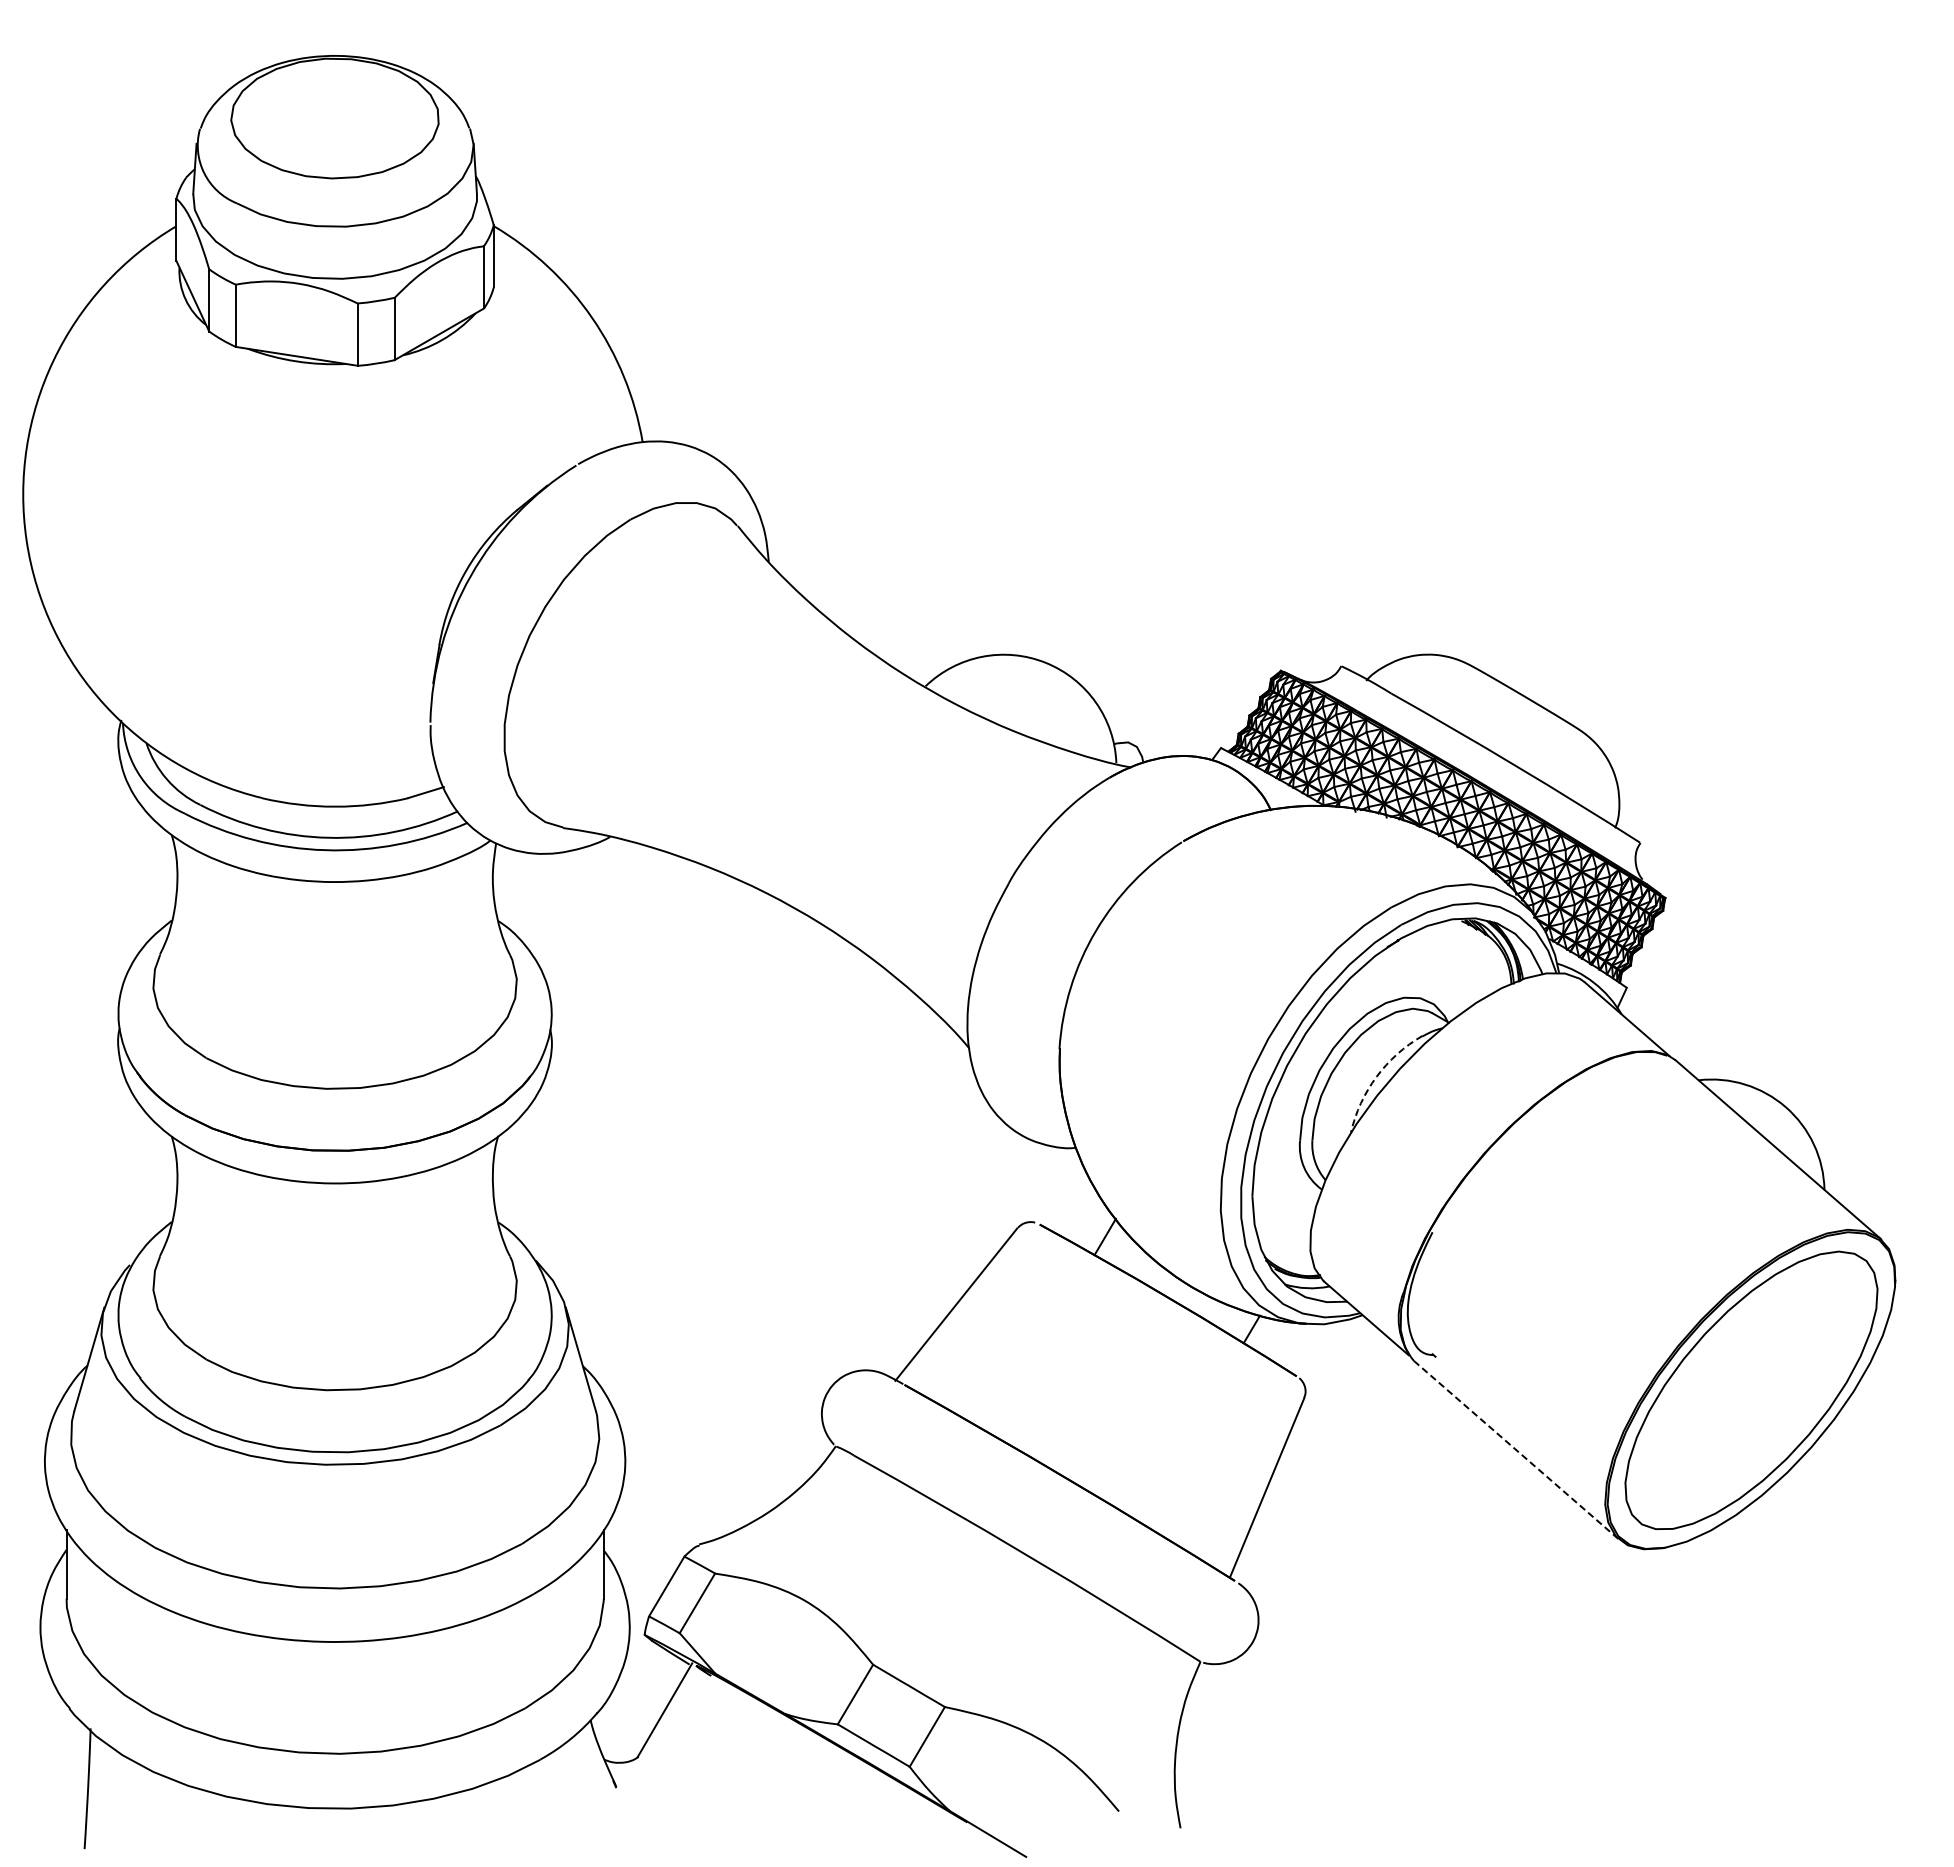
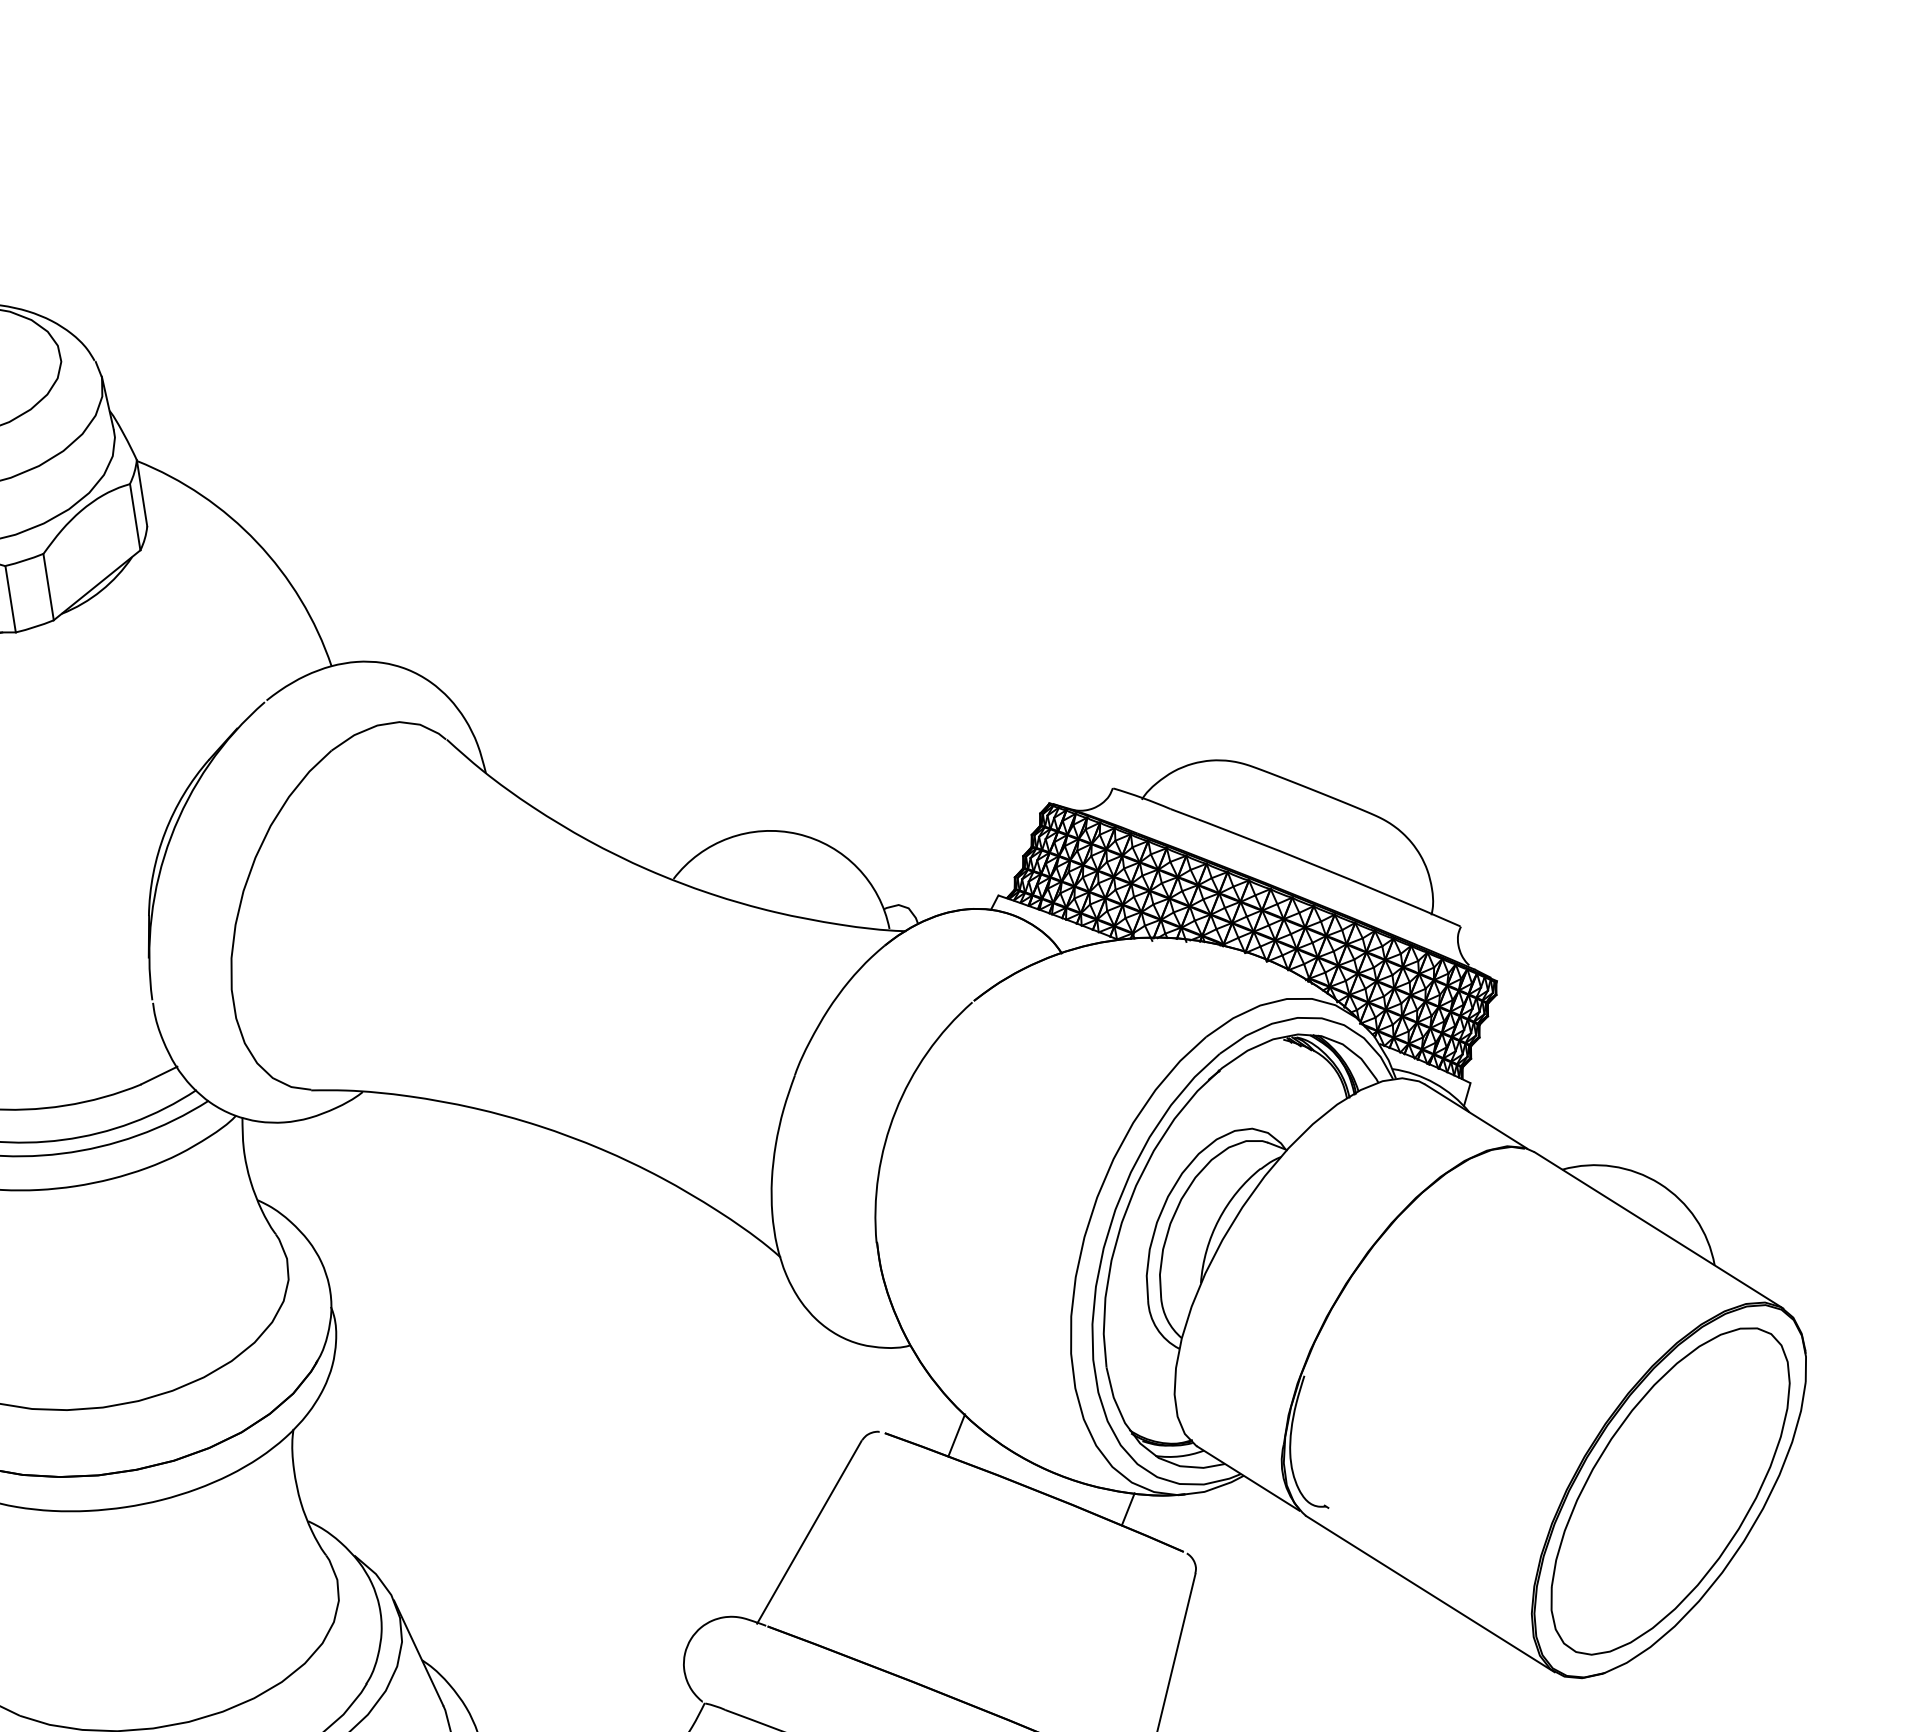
arc: (1376, 1076) -> (1218, 1219), dashed -> solid
line: (1517, 1450) -> (1431, 1594), dashed -> solid

